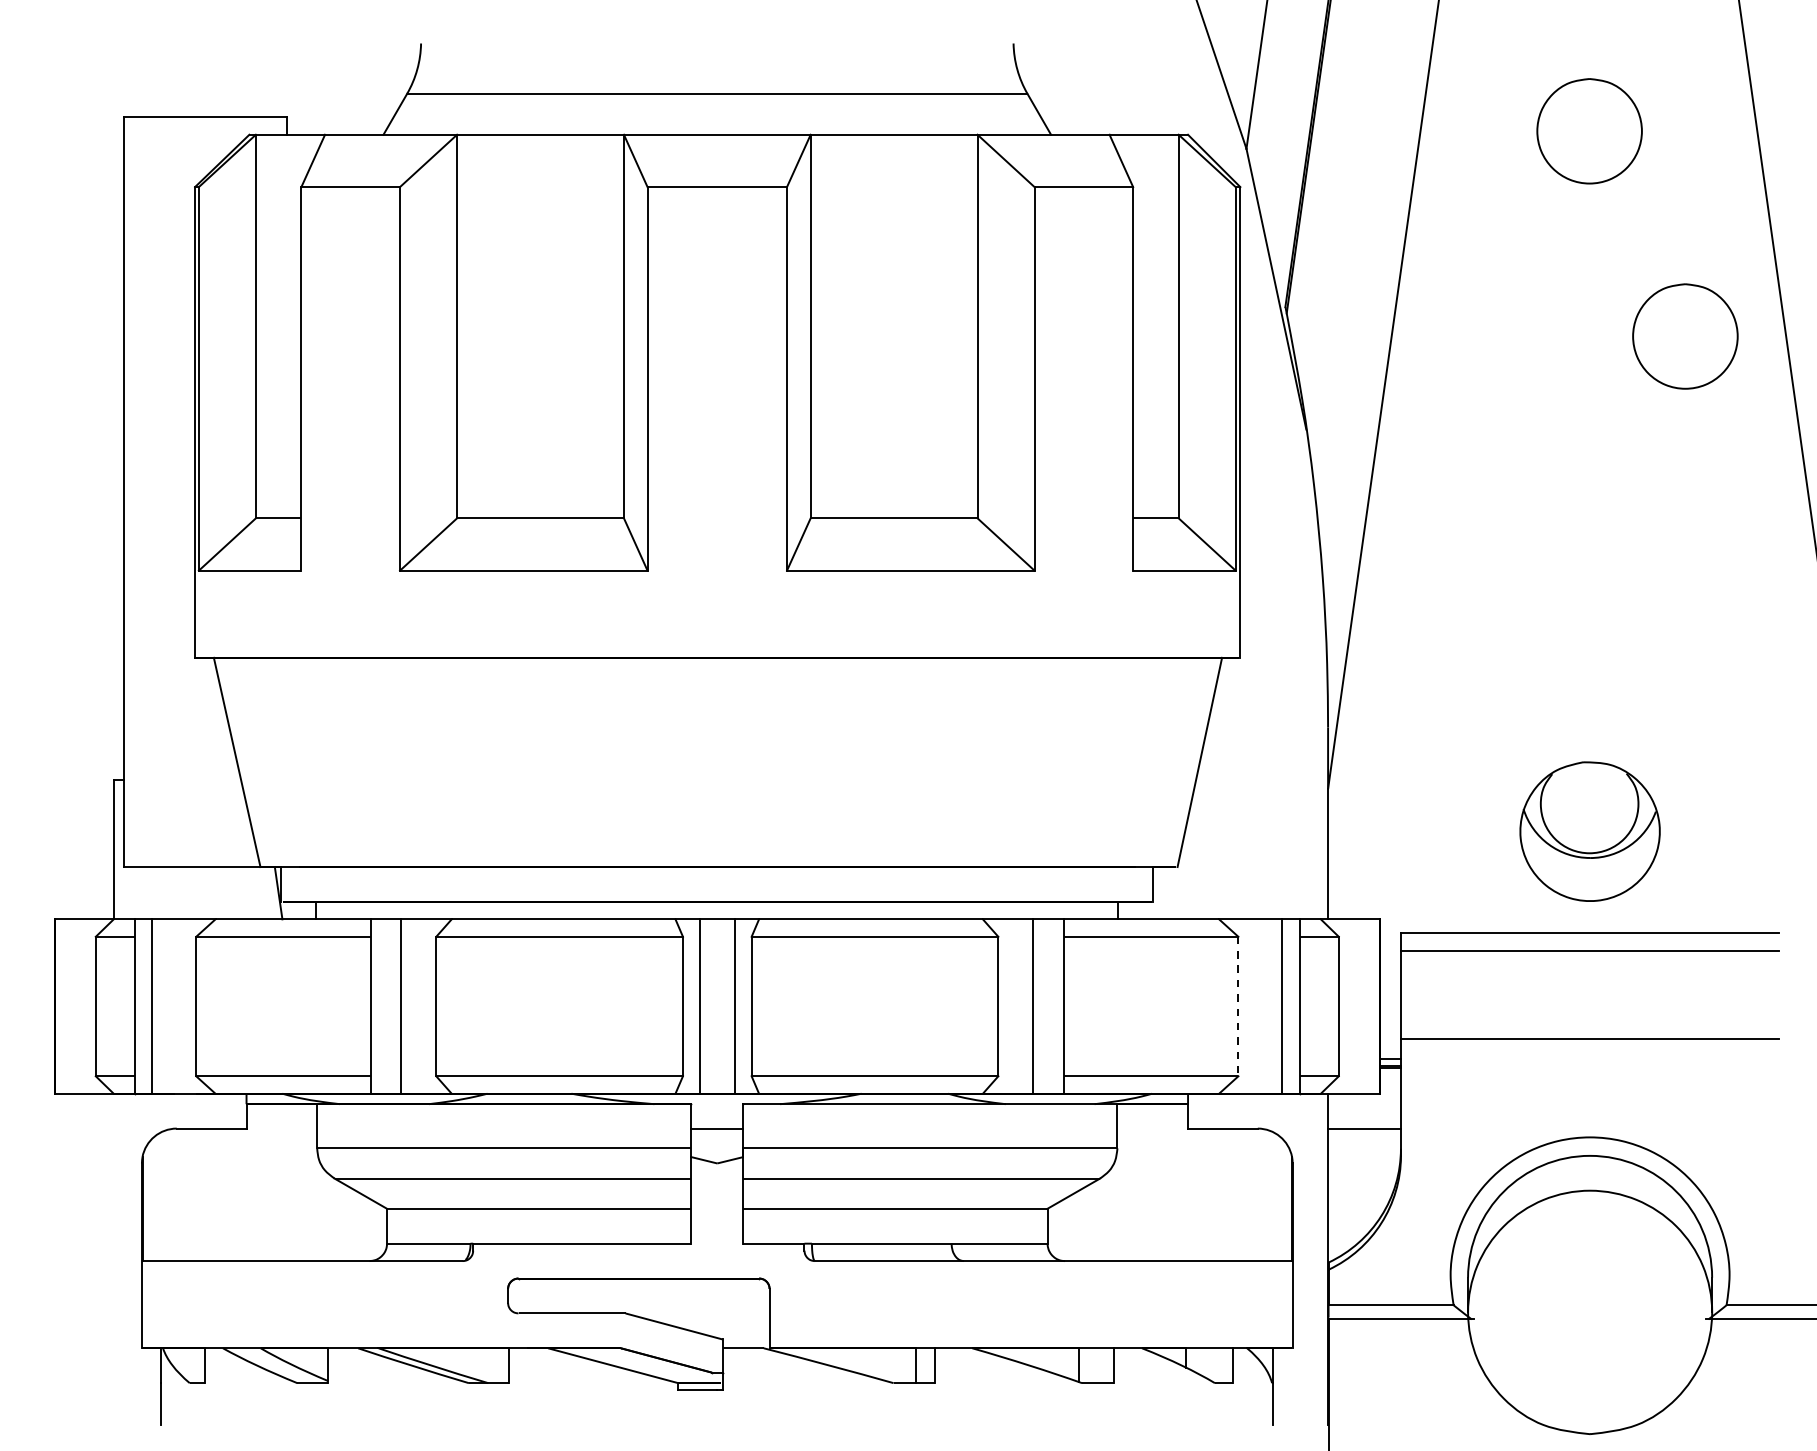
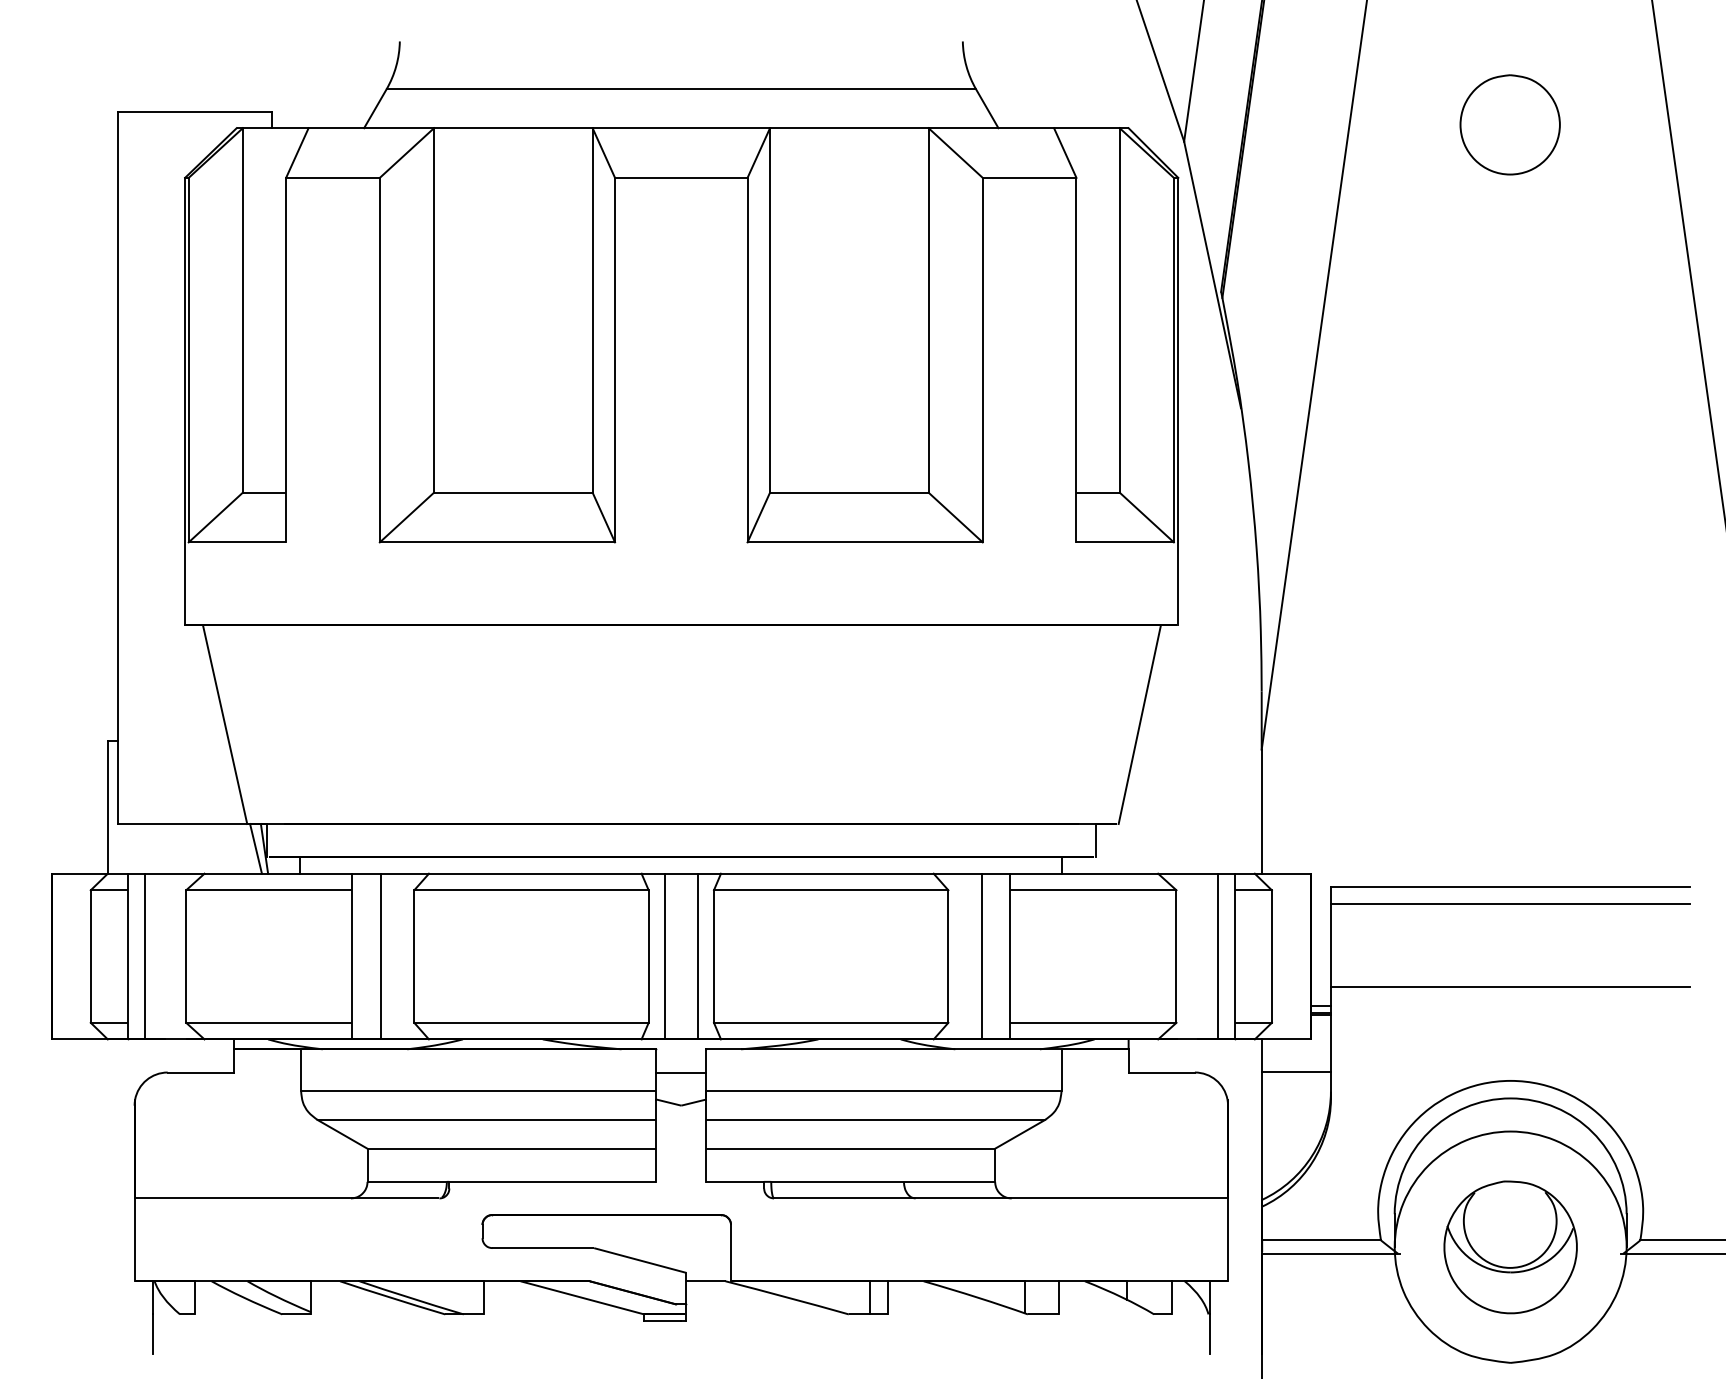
part: (1684, 336) -> (1600, 319), removed
part: (1589, 831) -> (1510, 1247), moved
line: (269, 892) -> (255, 848), added
line: (1238, 1007) -> (1176, 957), dashed -> solid

